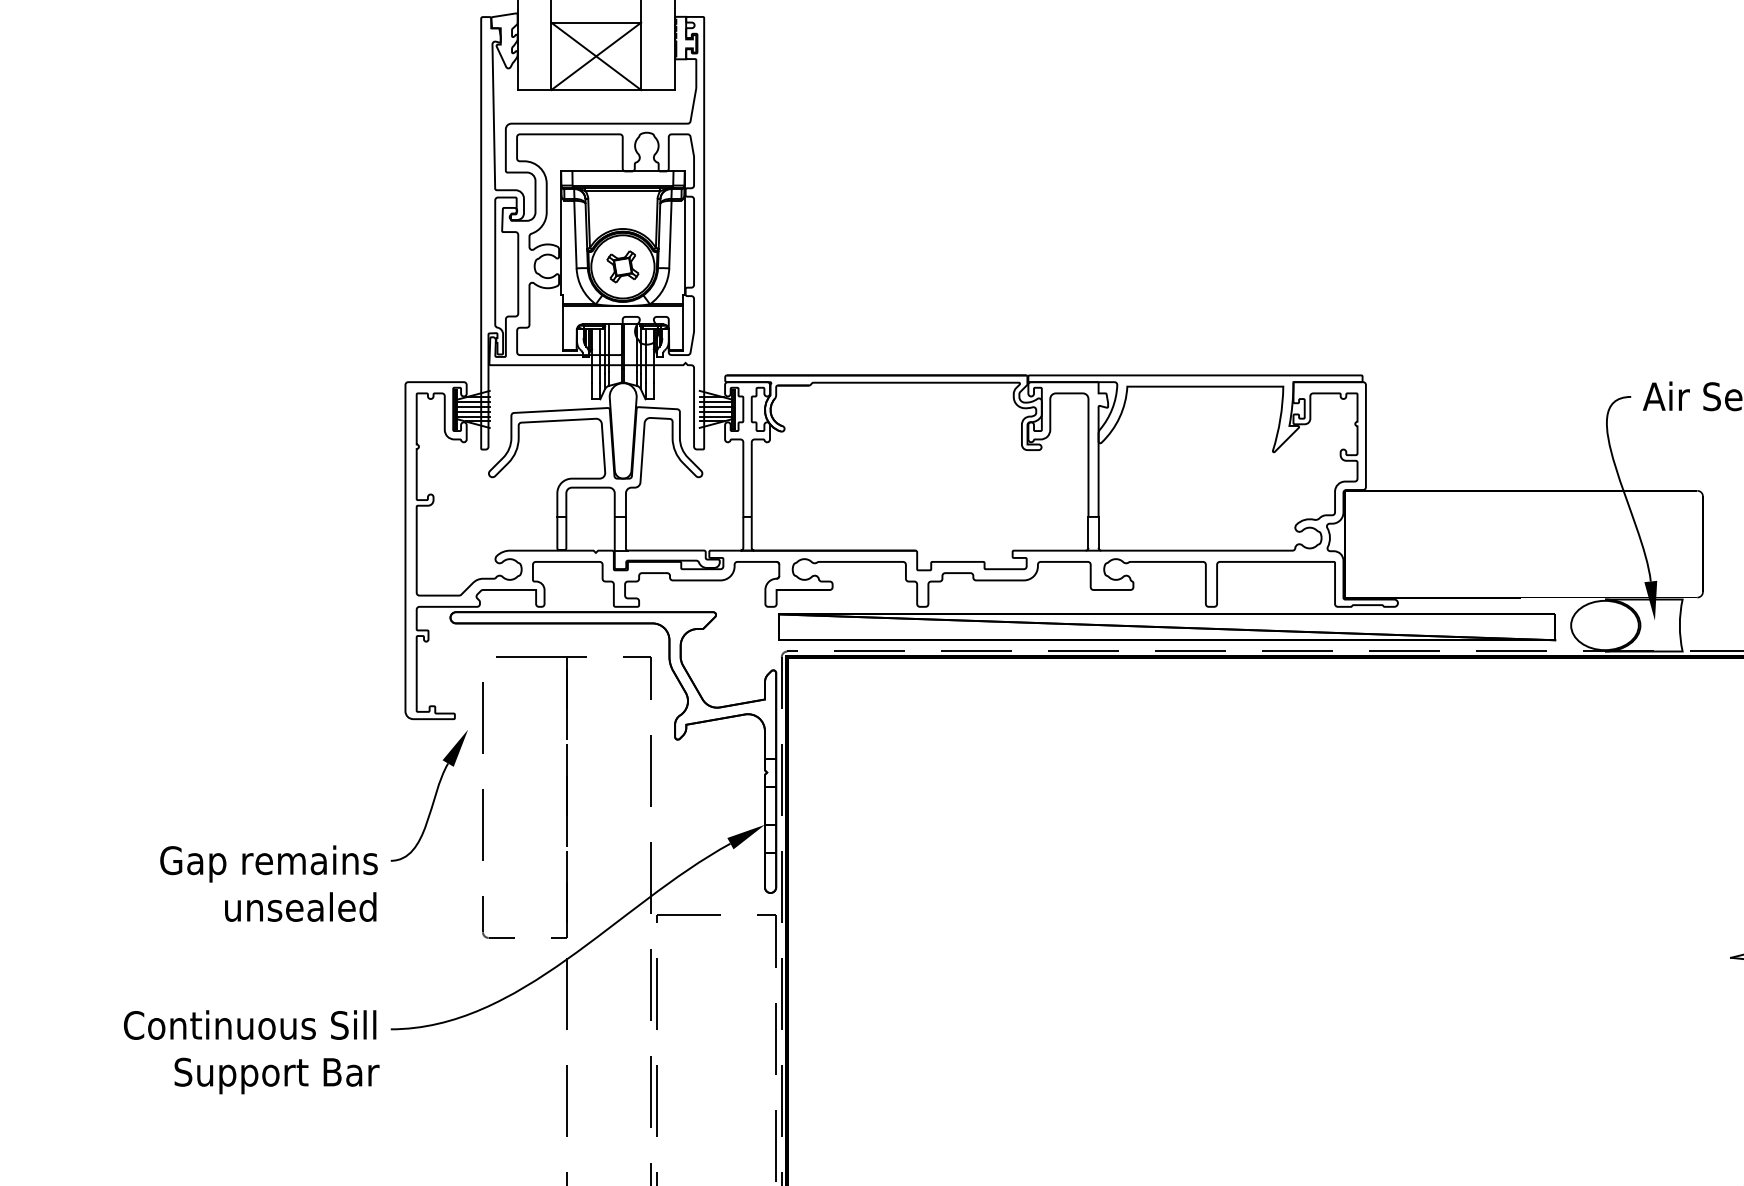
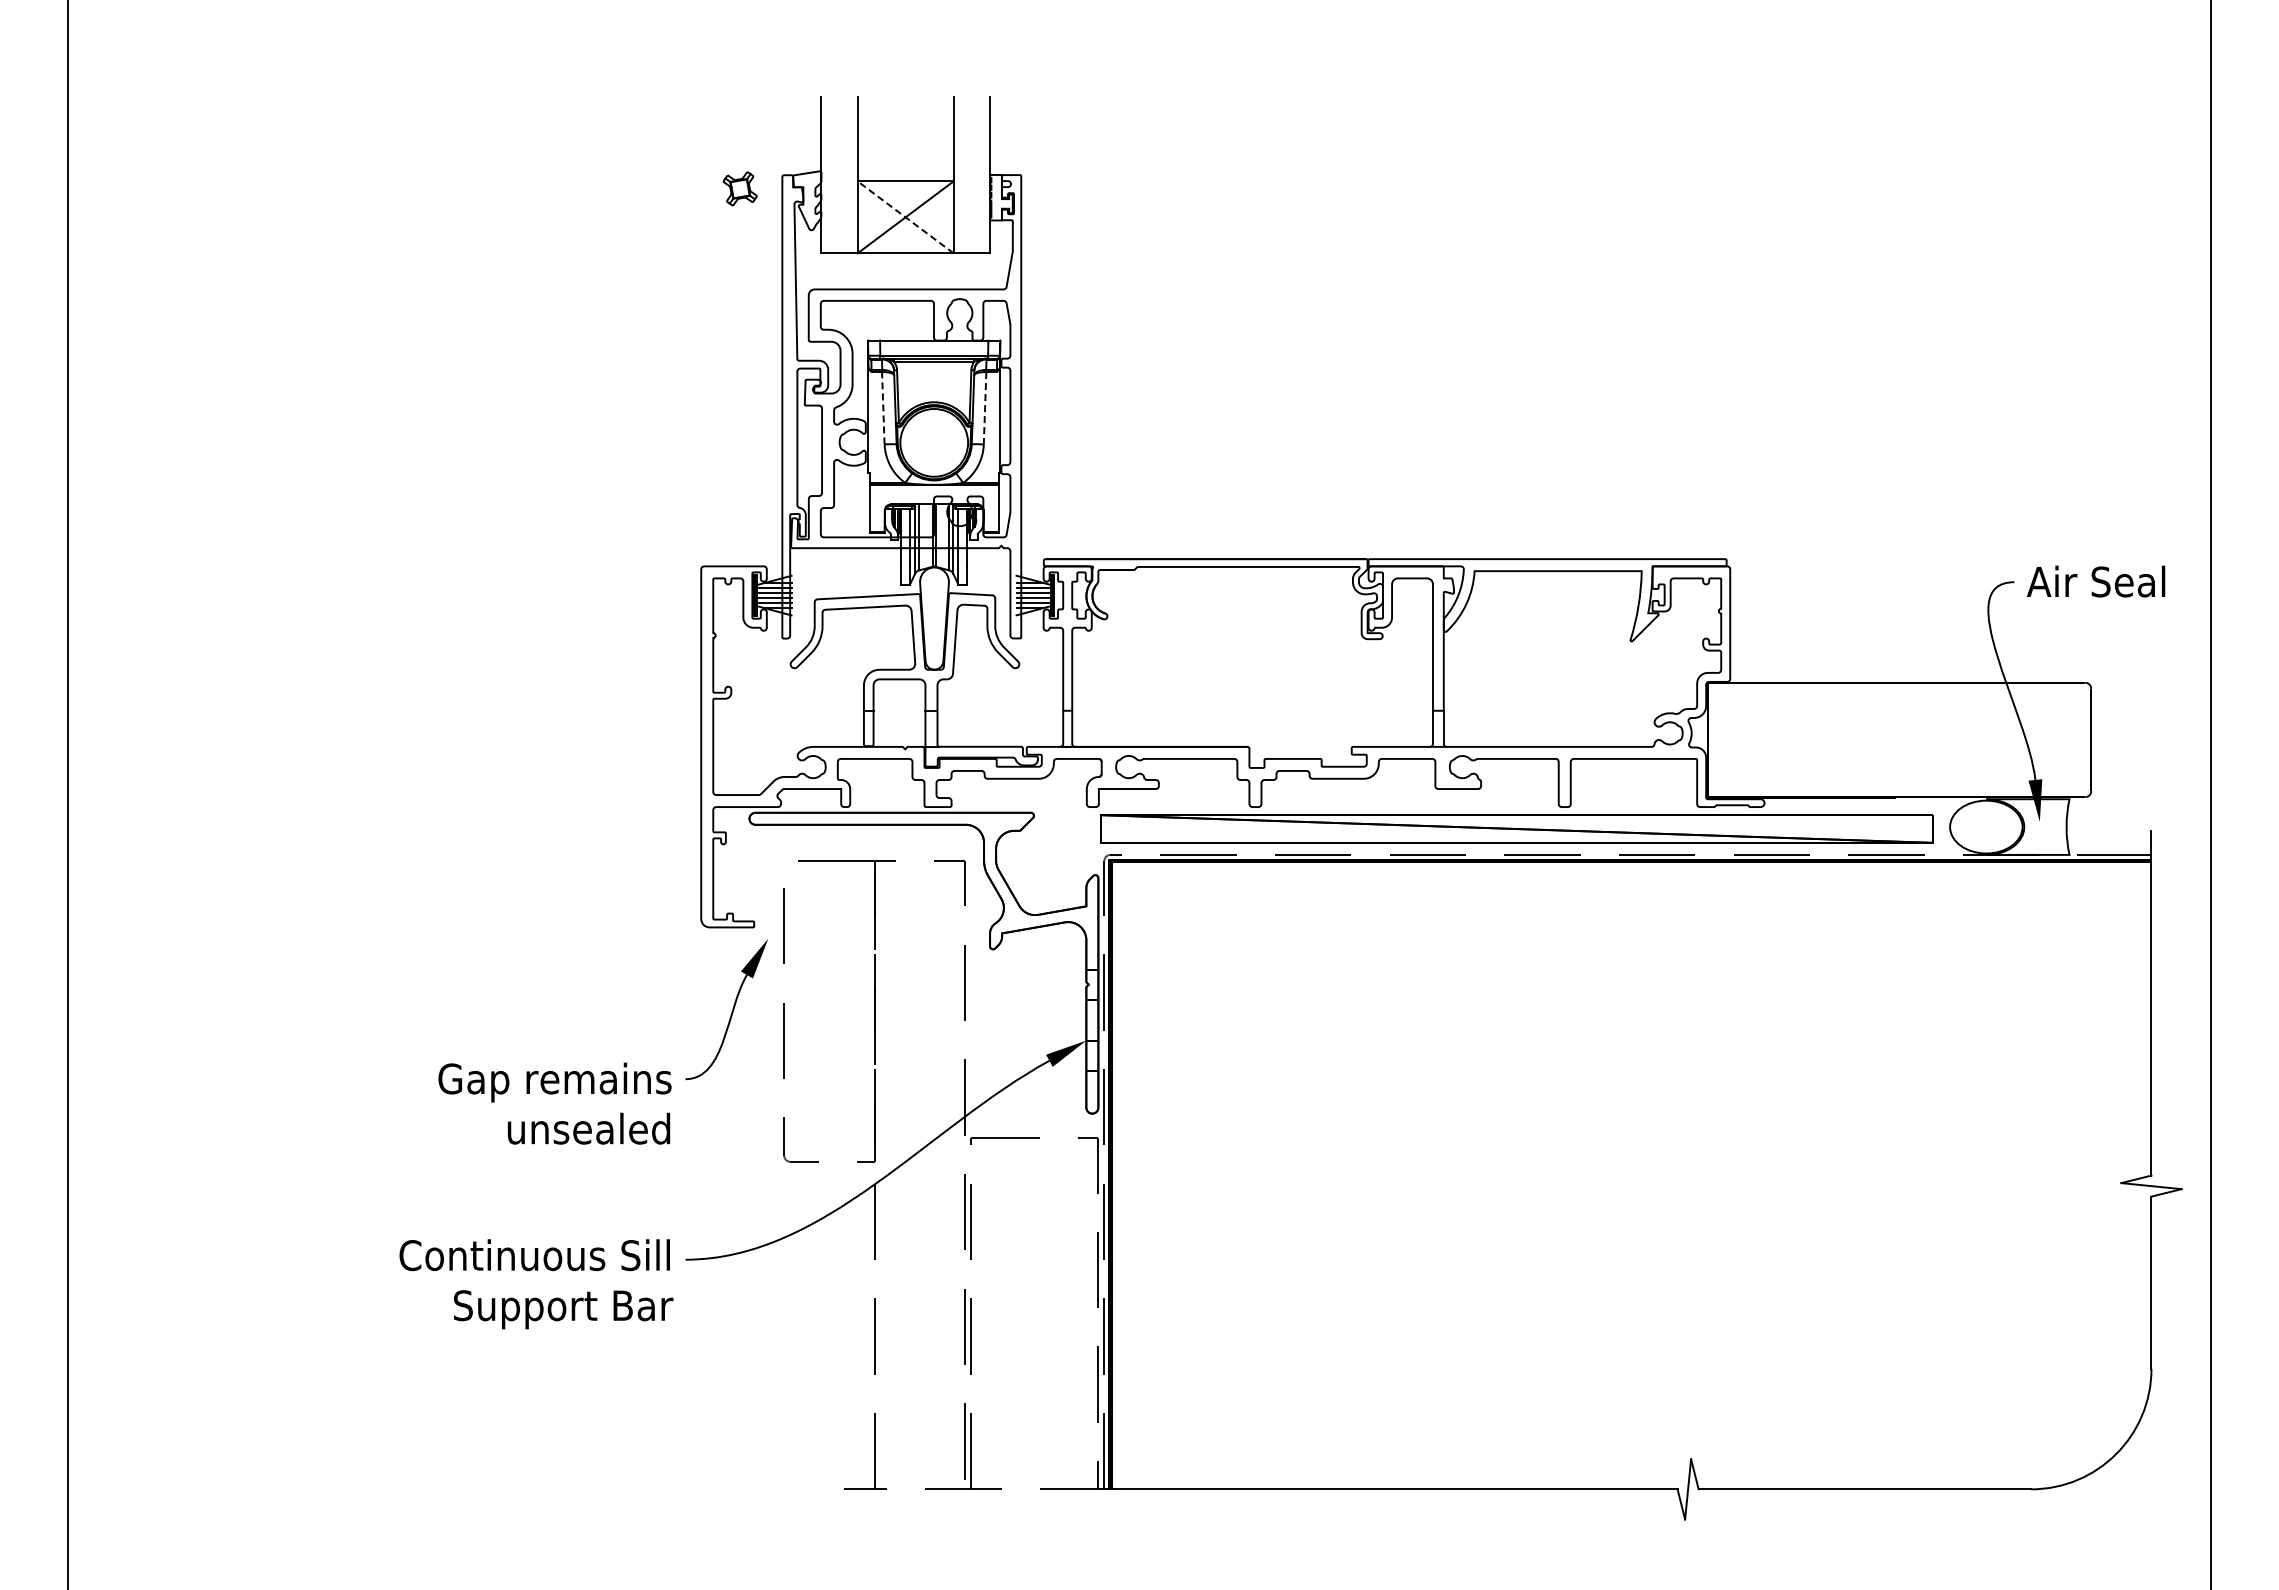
line: (596, 56) -> (905, 217), solid -> dashed
line: (575, 233) -> (883, 407), solid -> dashed
line: (670, 234) -> (985, 408), solid -> dashed
part: (622, 266) -> (739, 188), moved

